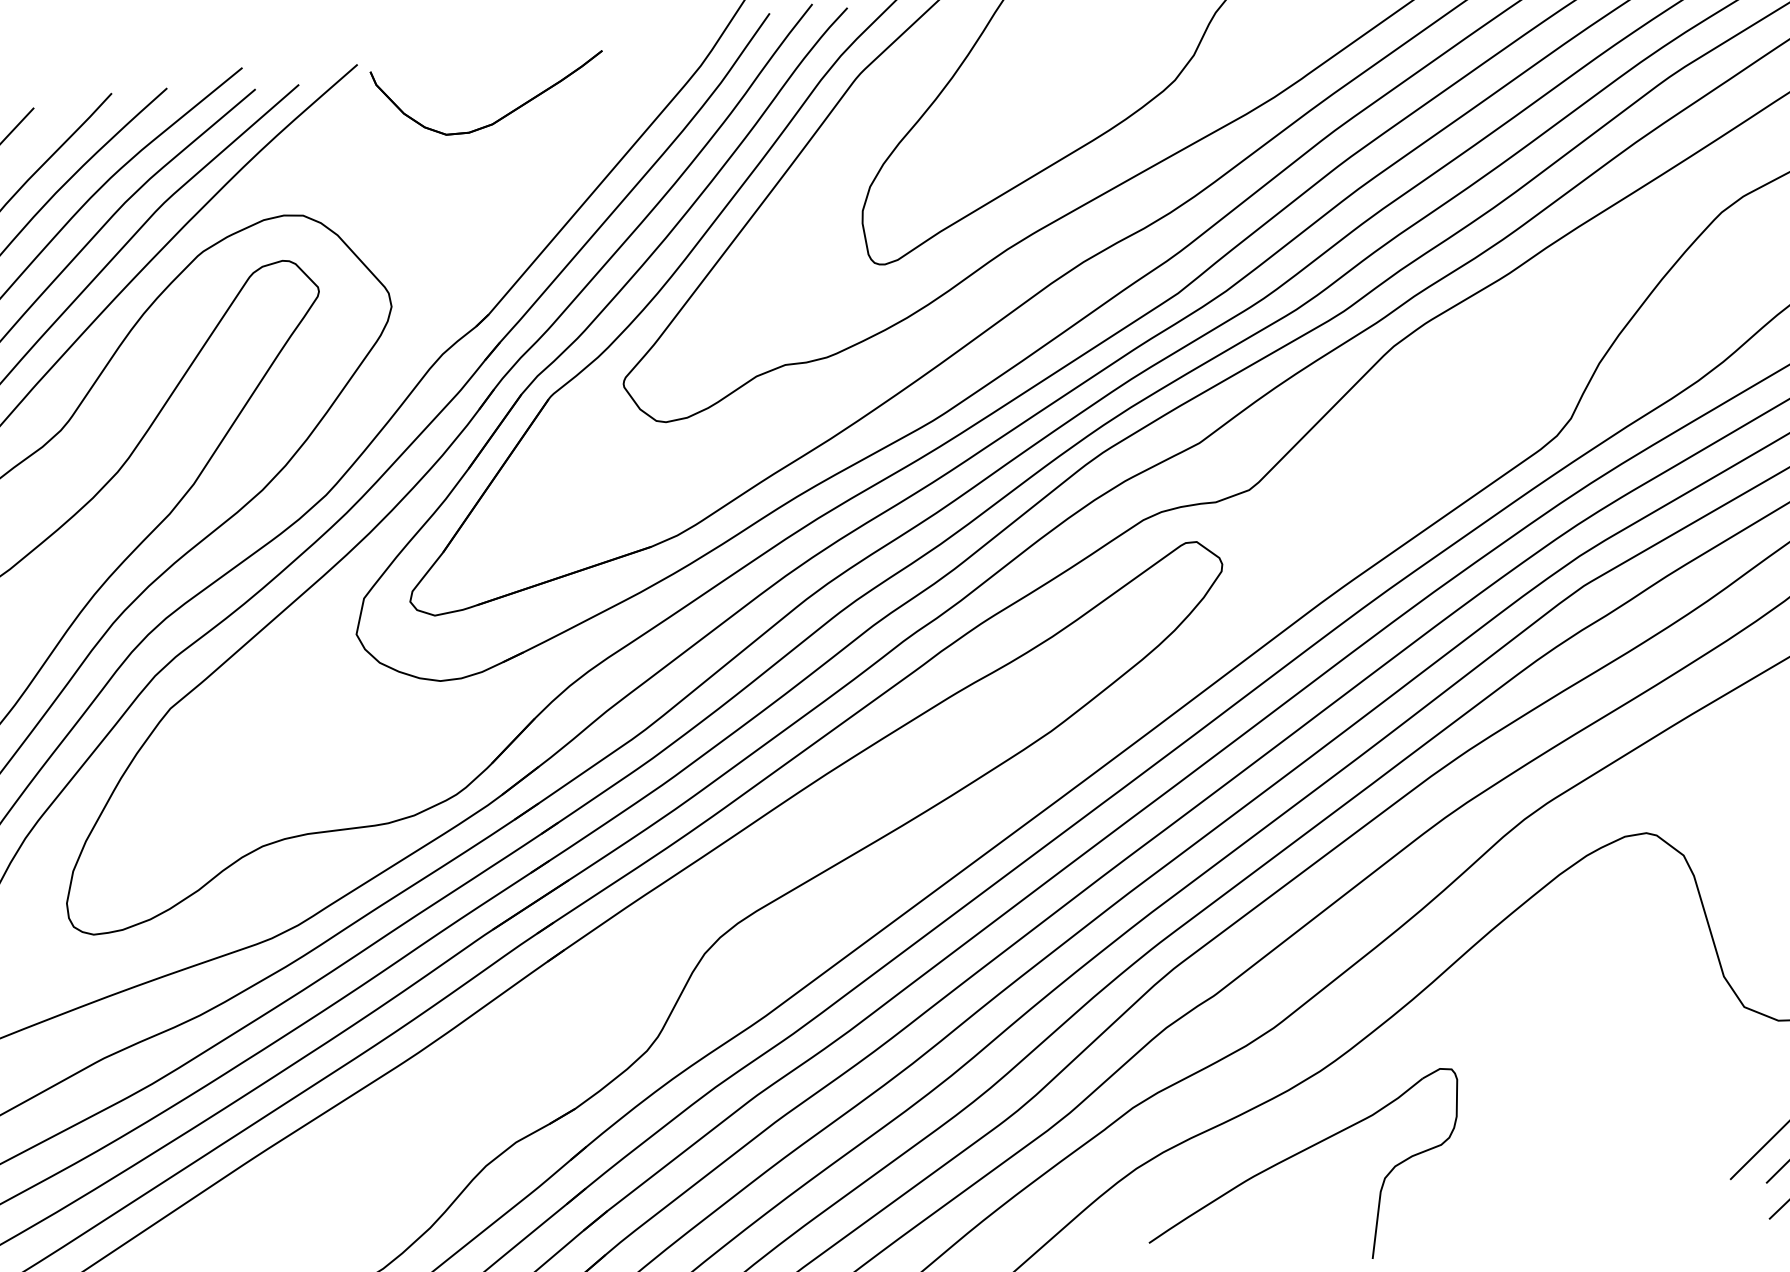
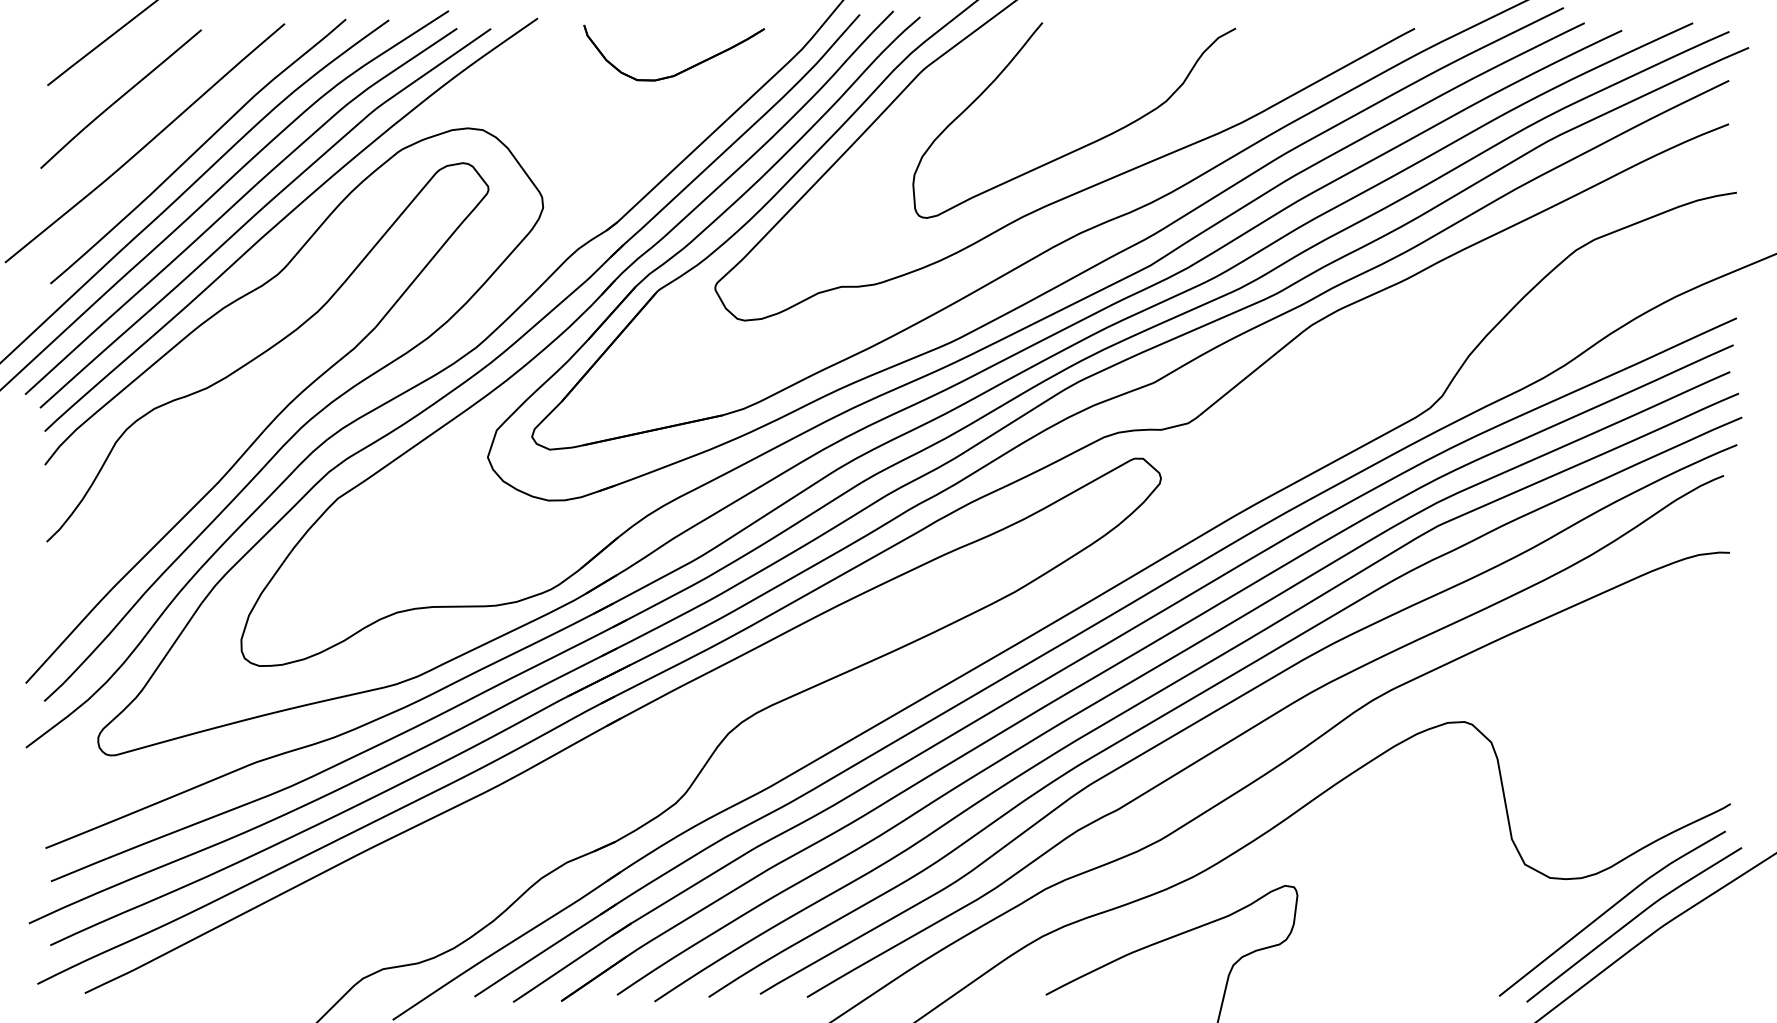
part: (502, 115) -> (682, 70), moved

